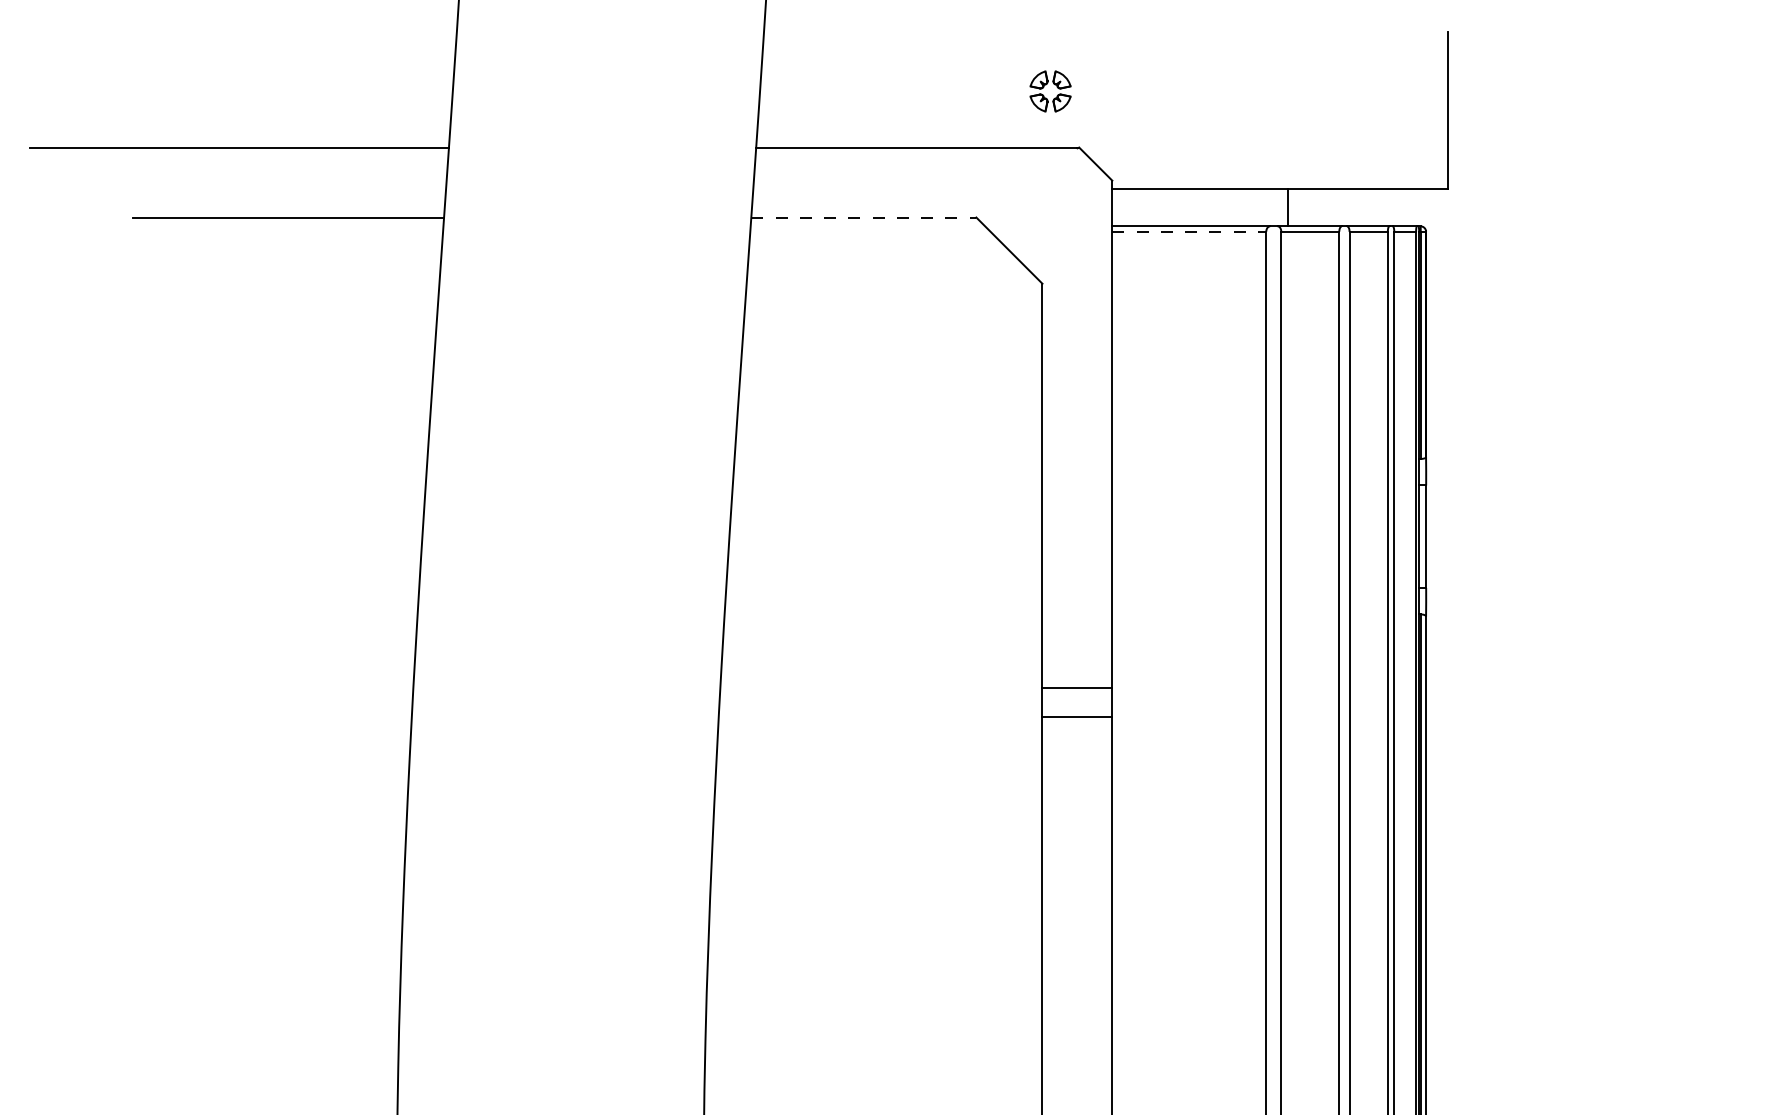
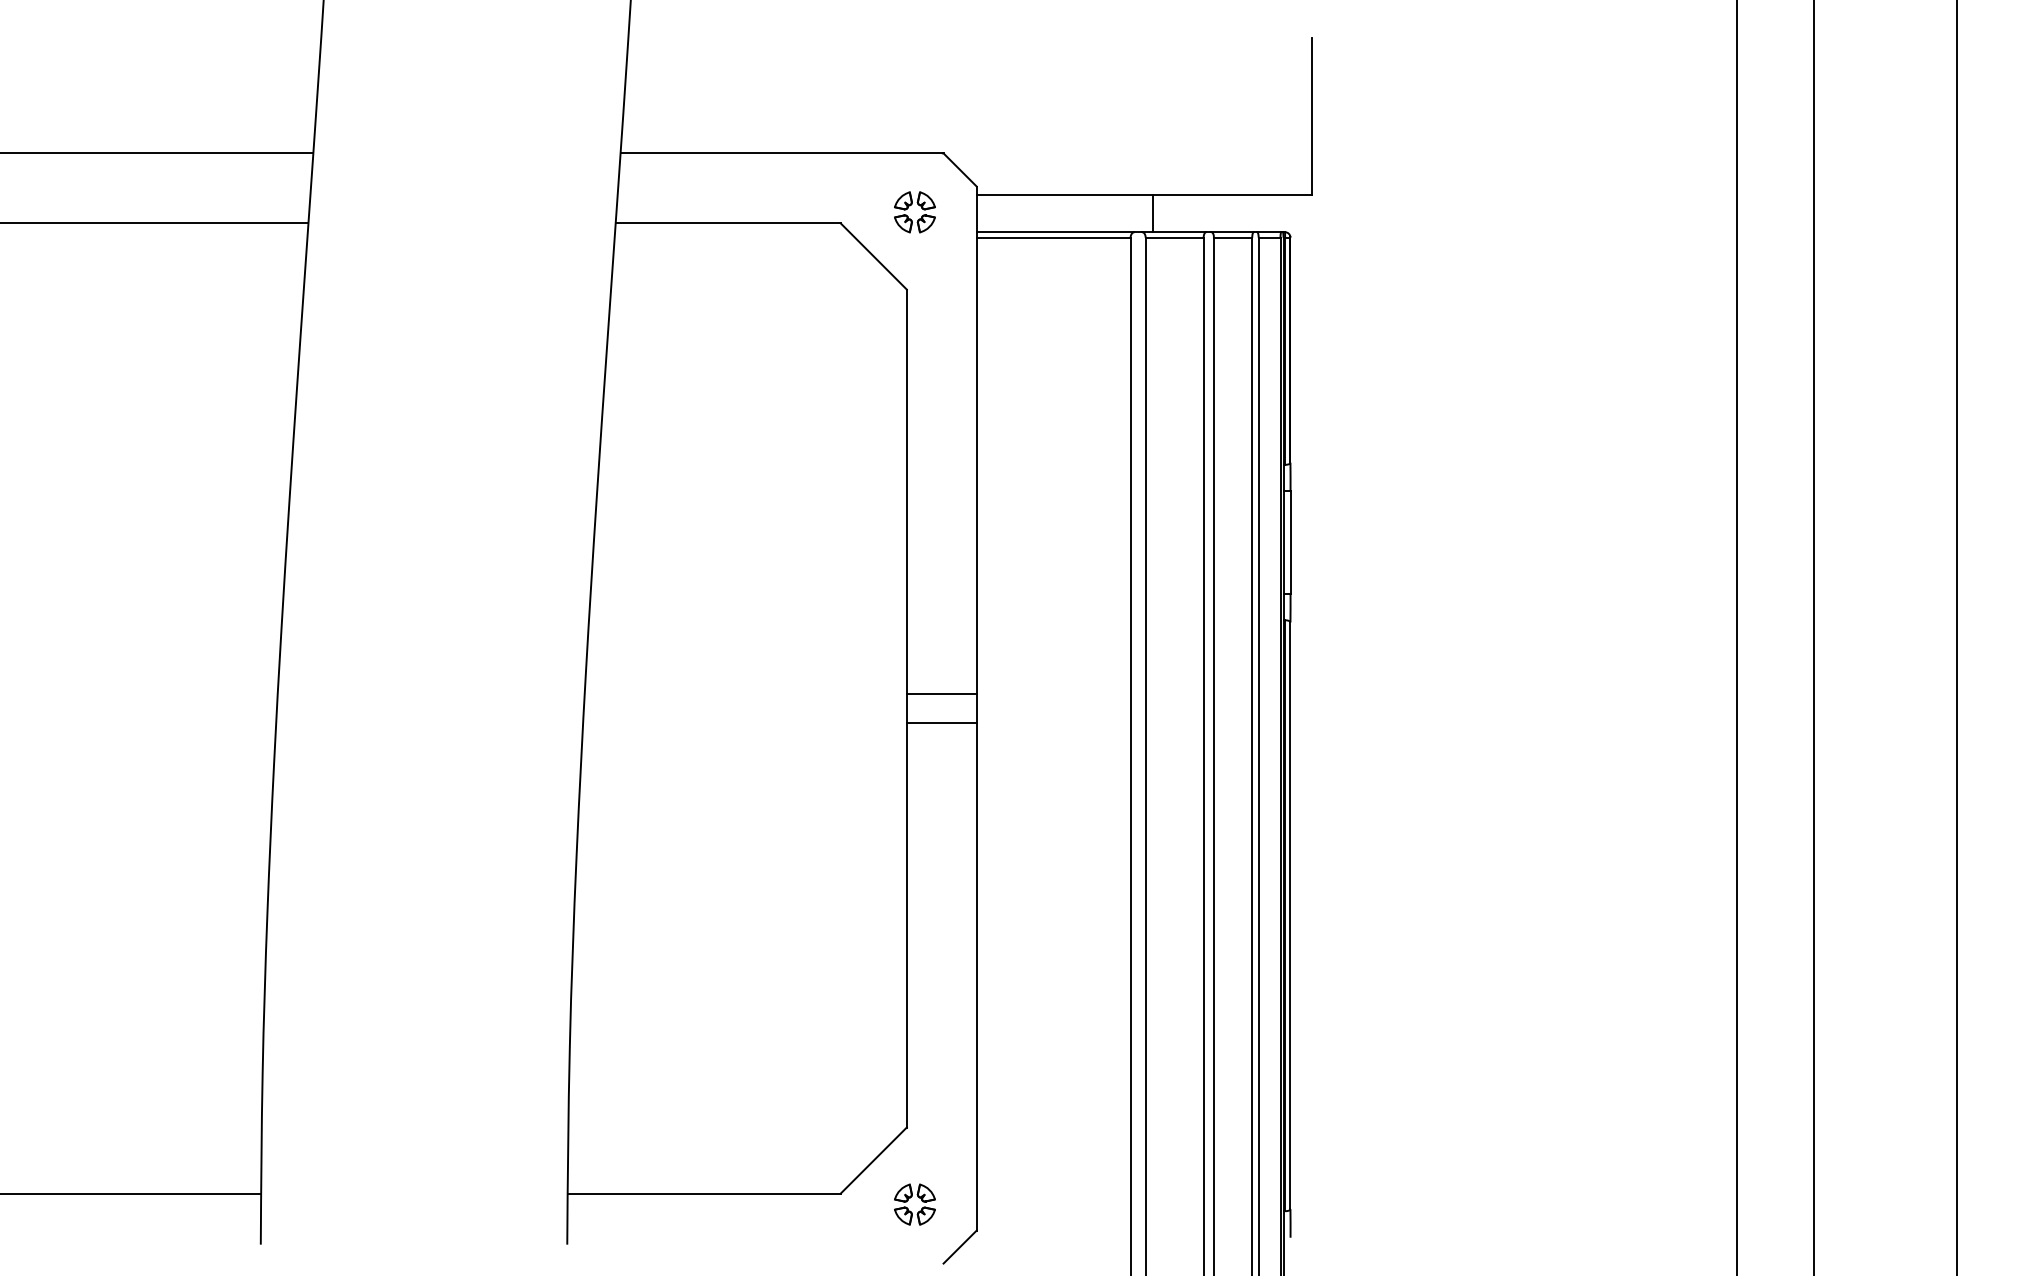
part: (1046, 85) -> (910, 206), moved
line: (864, 217) -> (728, 223), dashed -> solid
line: (1189, 231) -> (1053, 237), dashed -> solid

